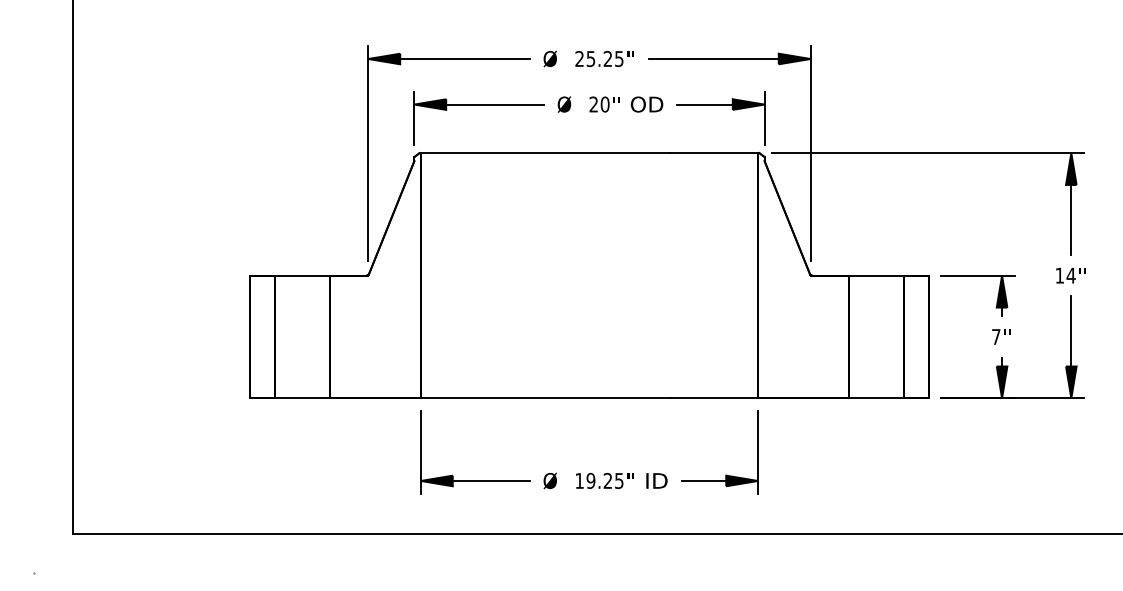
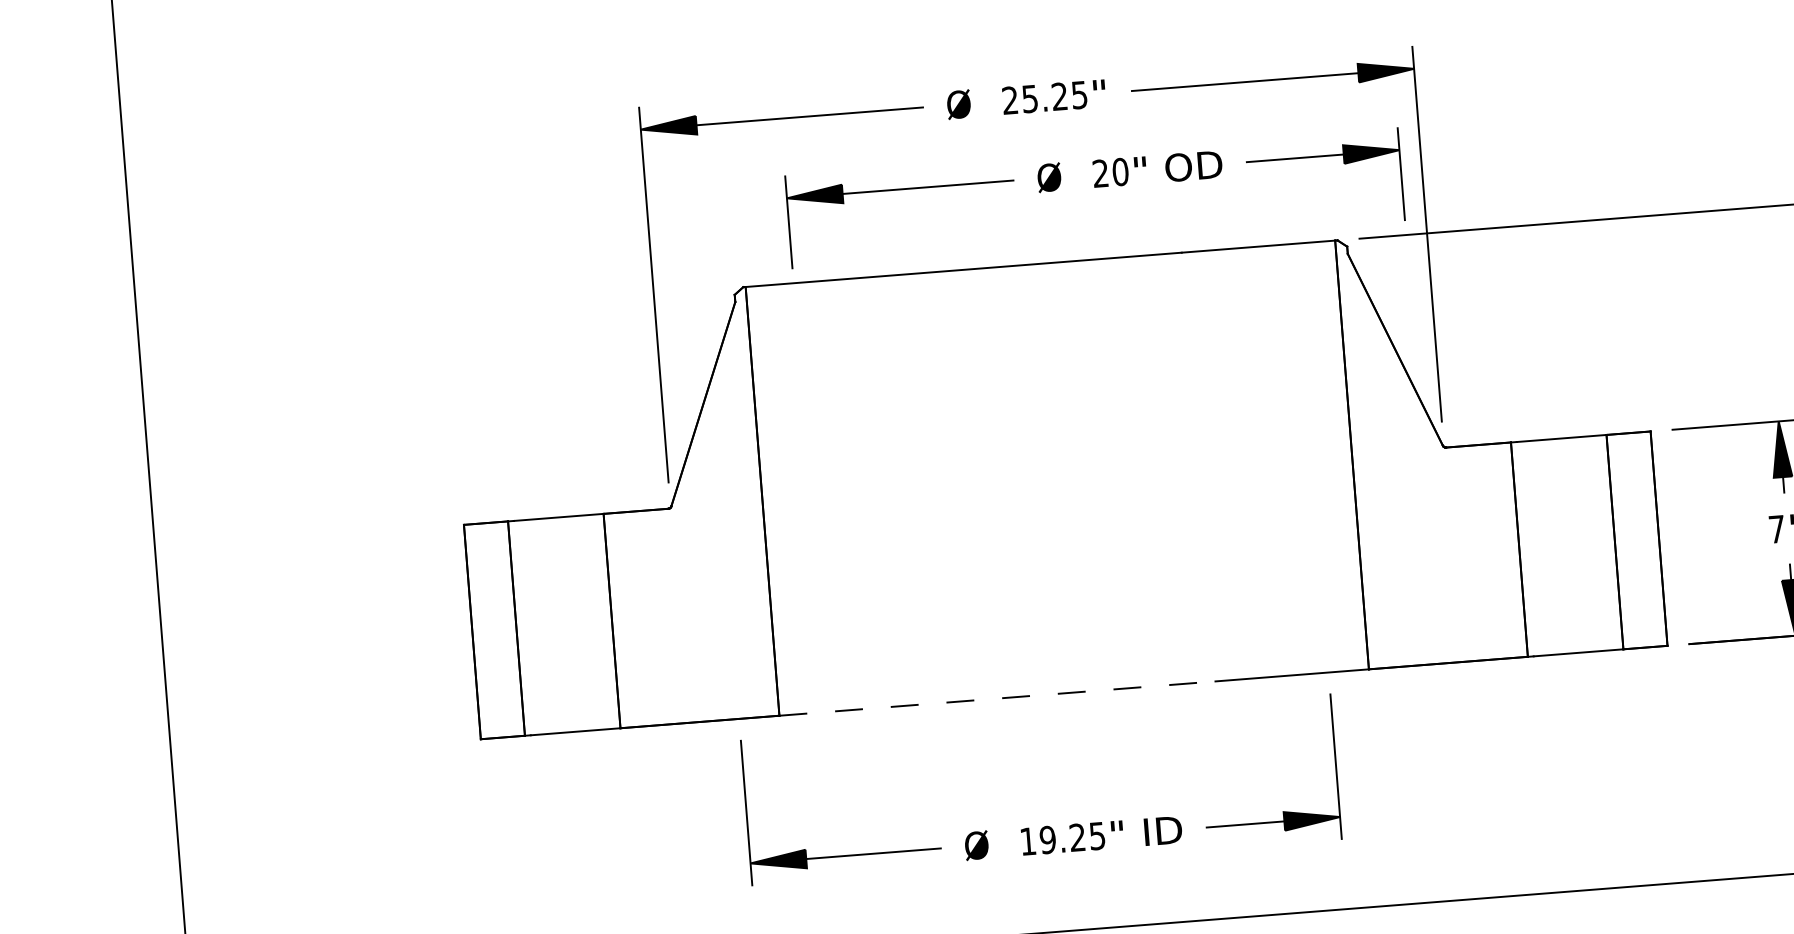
part: (589, 118) -> (1095, 198), moved
line: (545, 398) -> (997, 698), solid -> dashed
part: (589, 473) -> (1044, 827), moved

